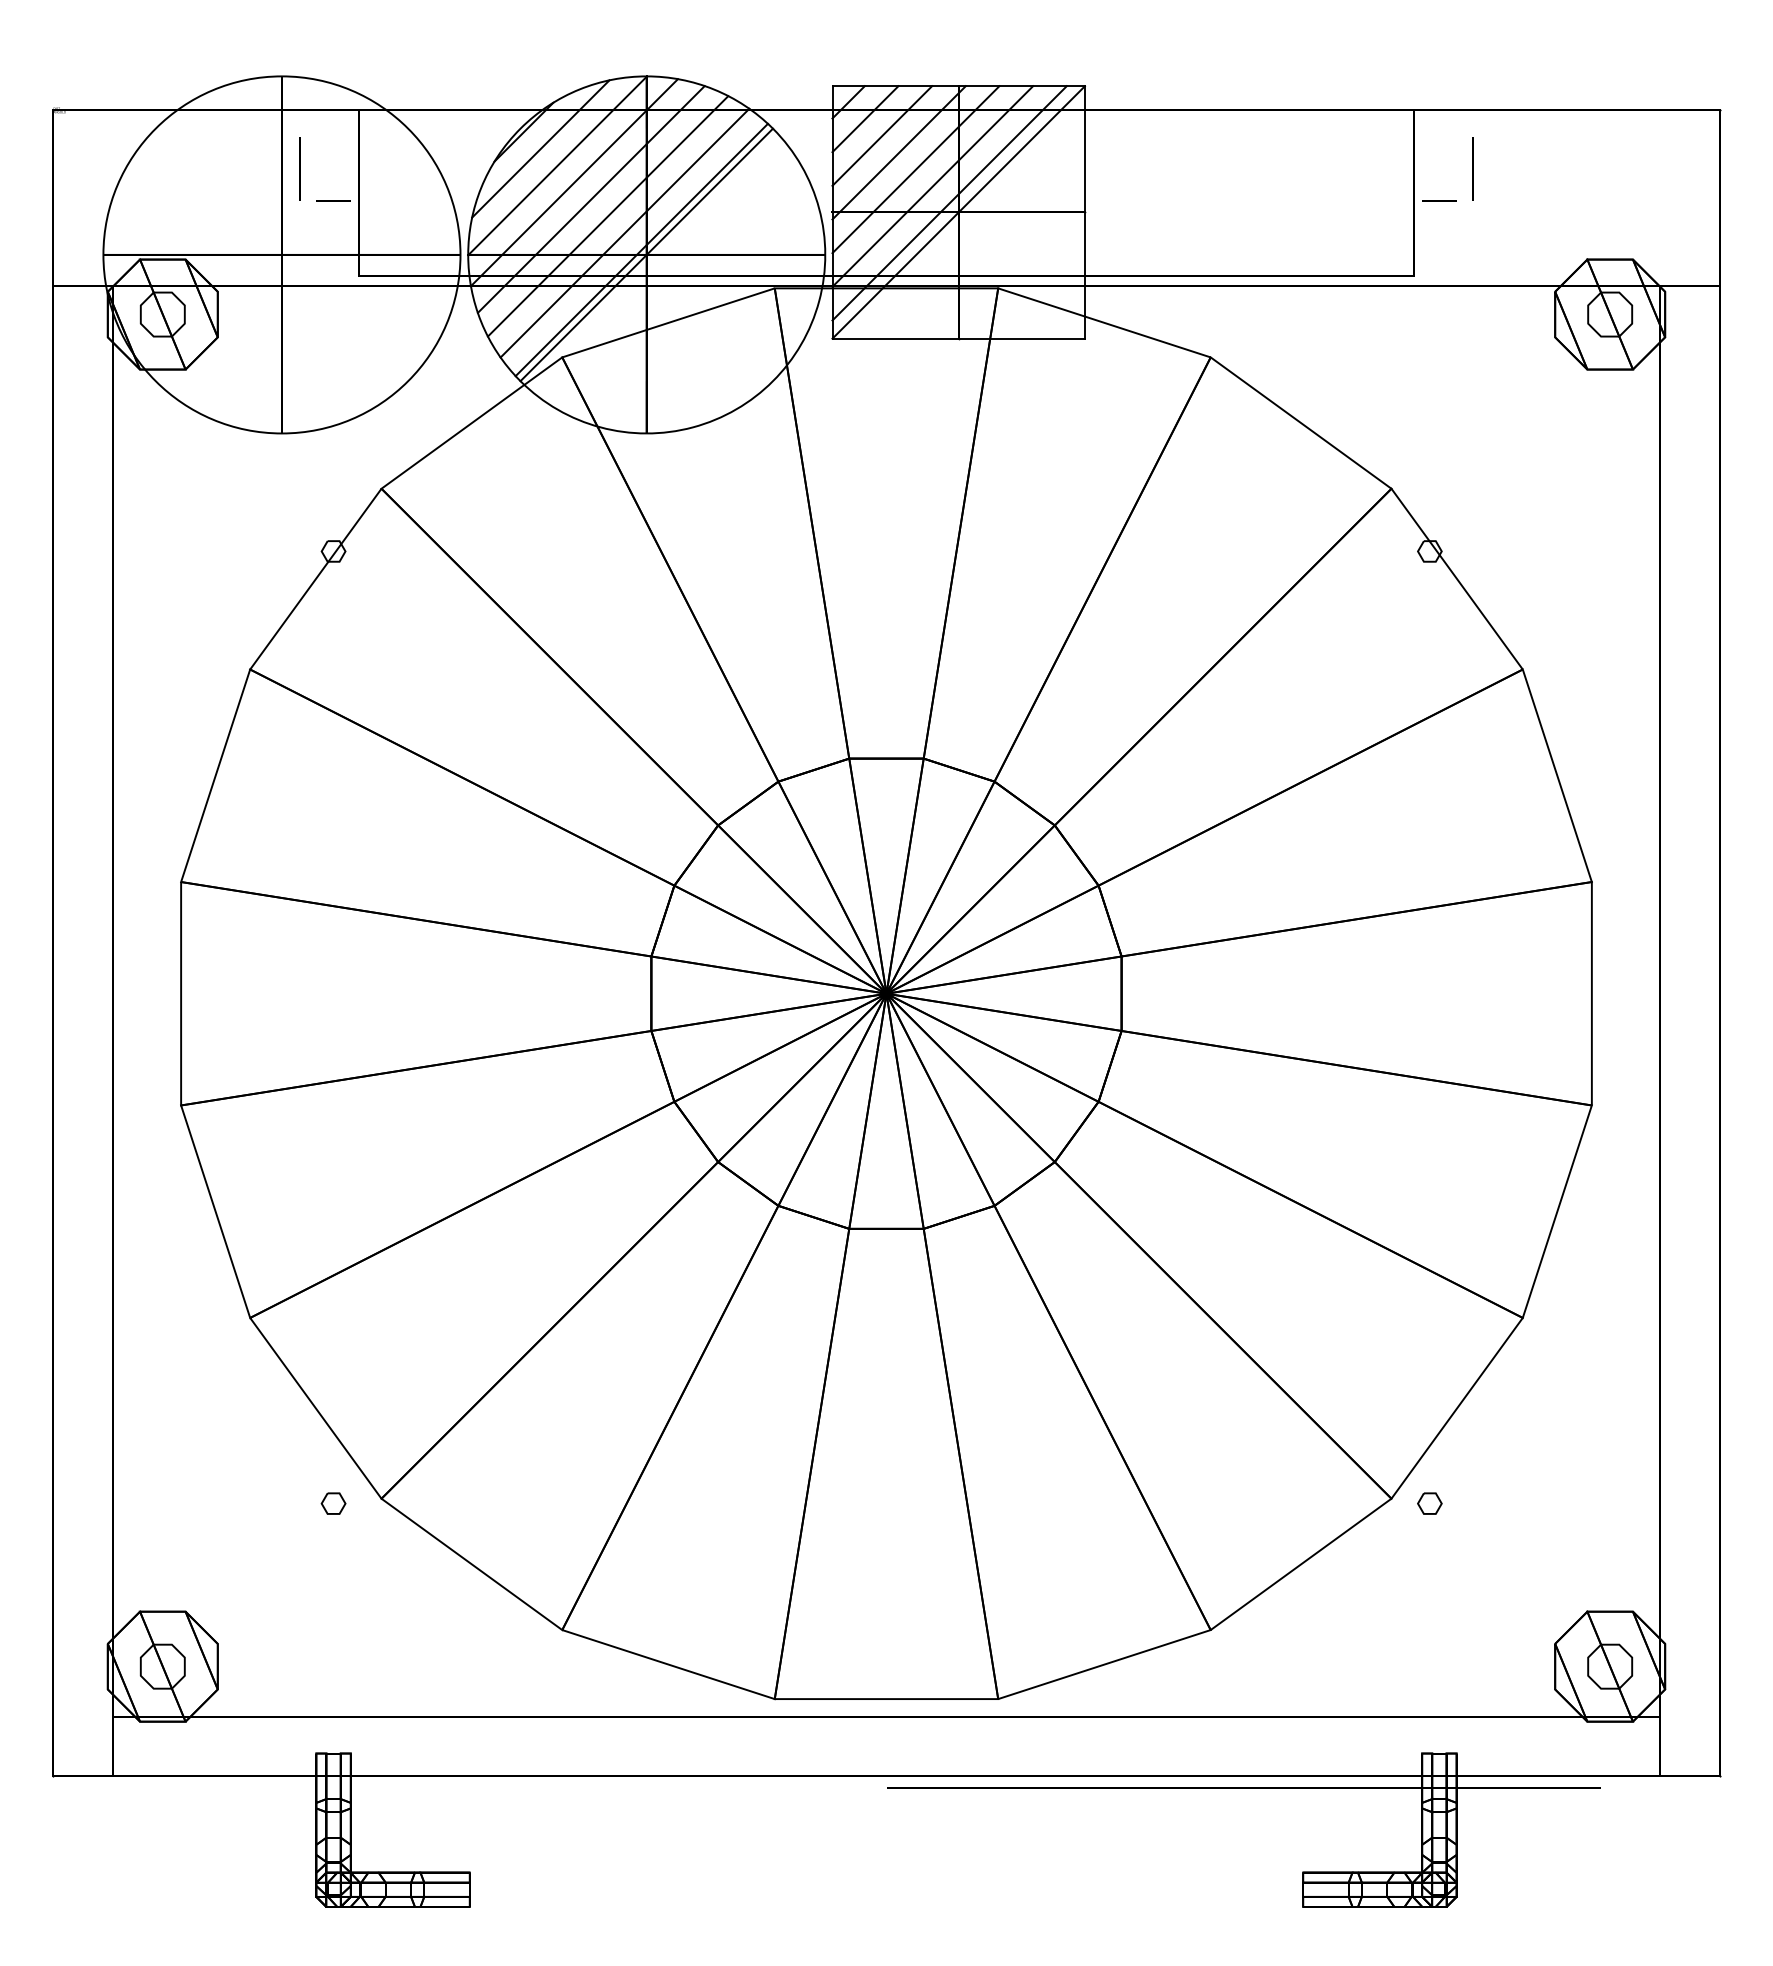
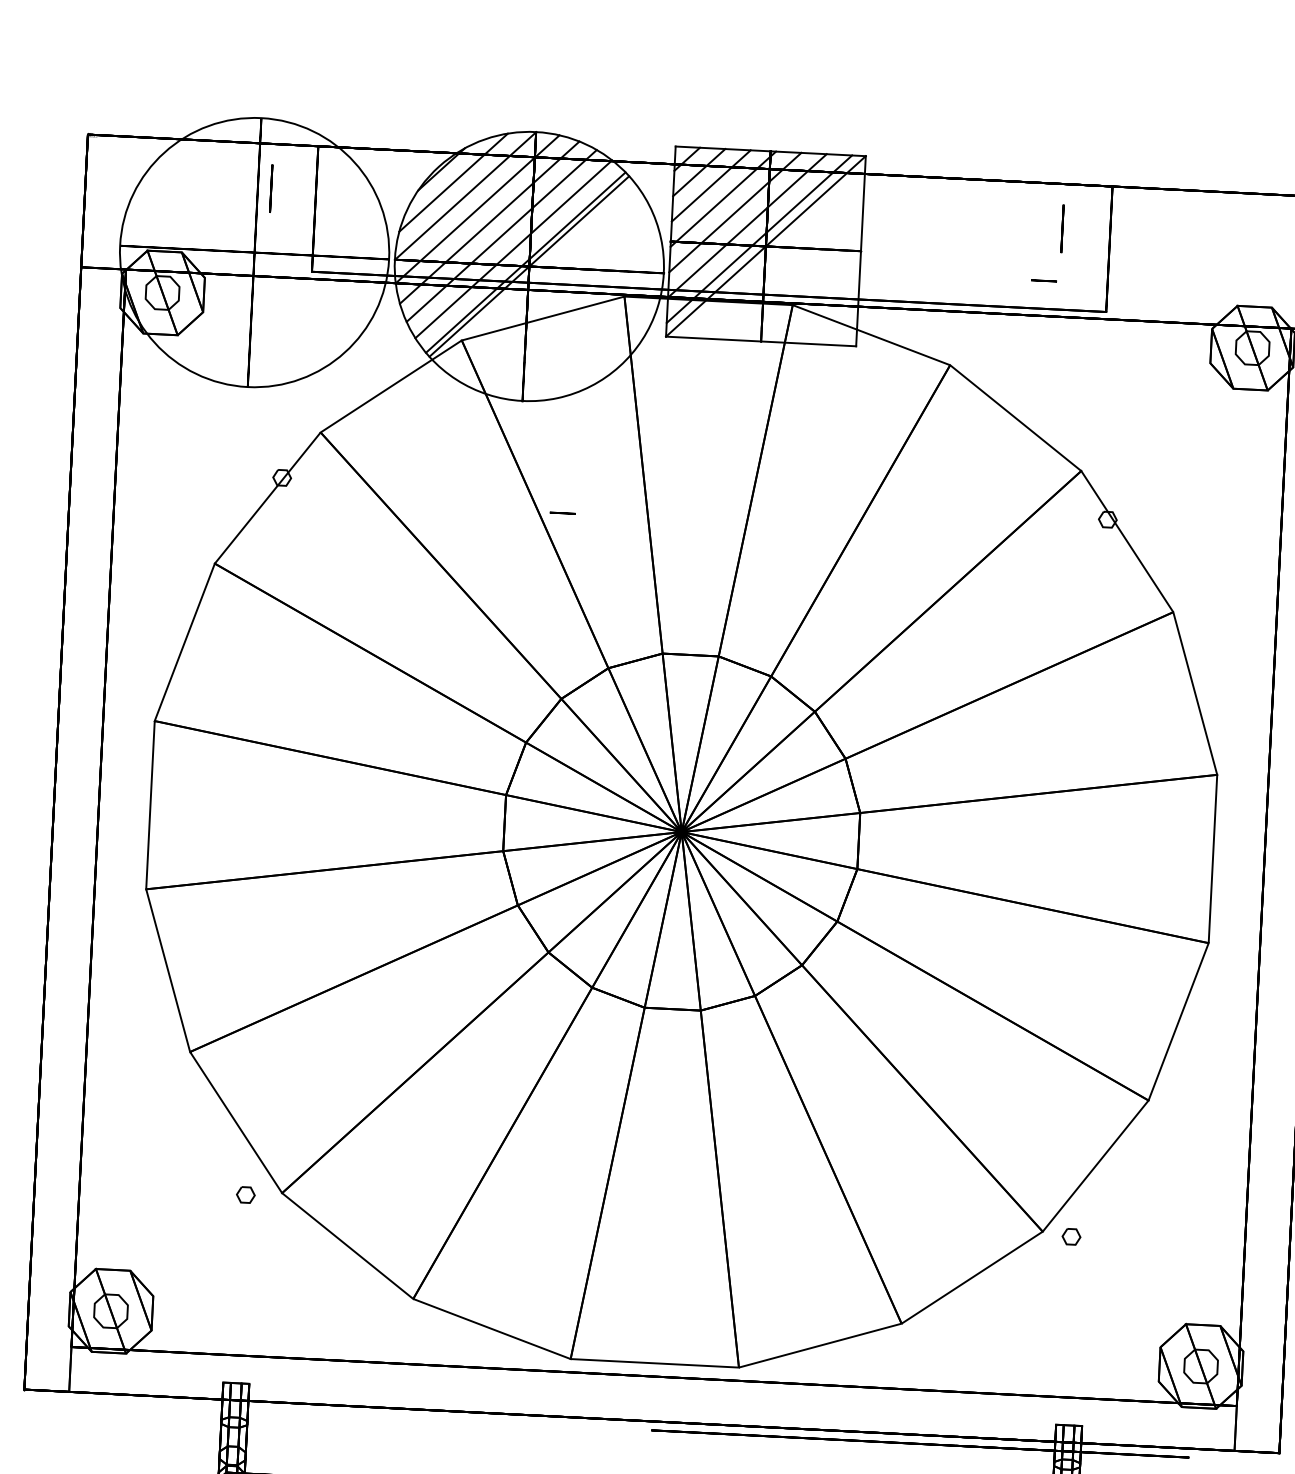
line: (1472, 168) -> (1061, 228), moved
line: (333, 200) -> (562, 512), moved
line: (1439, 200) -> (1044, 280), moved

